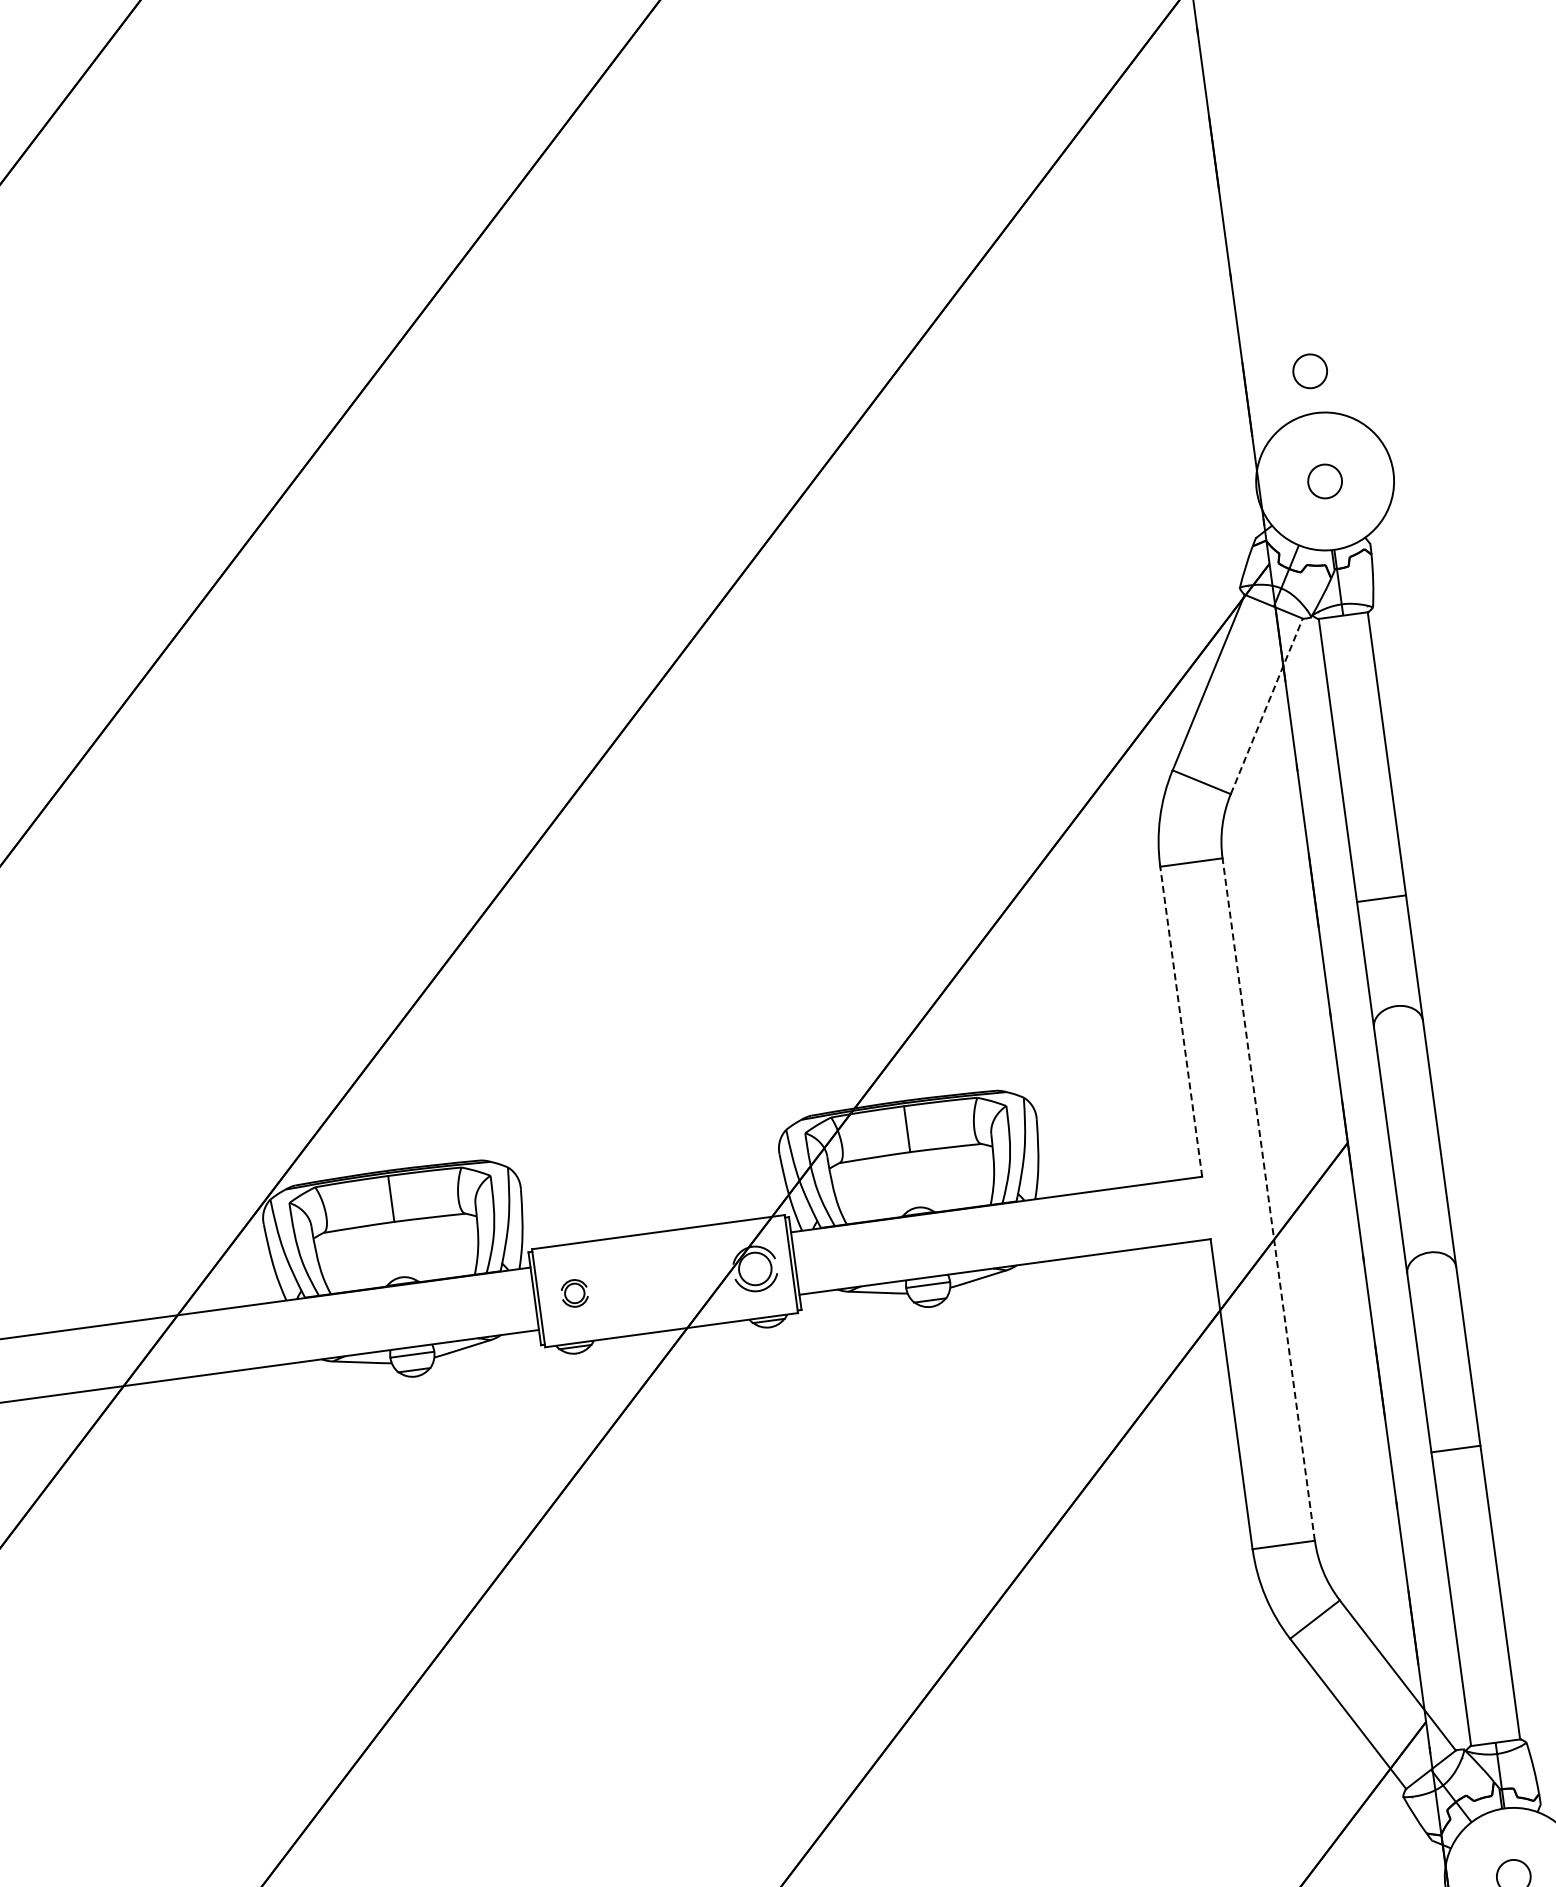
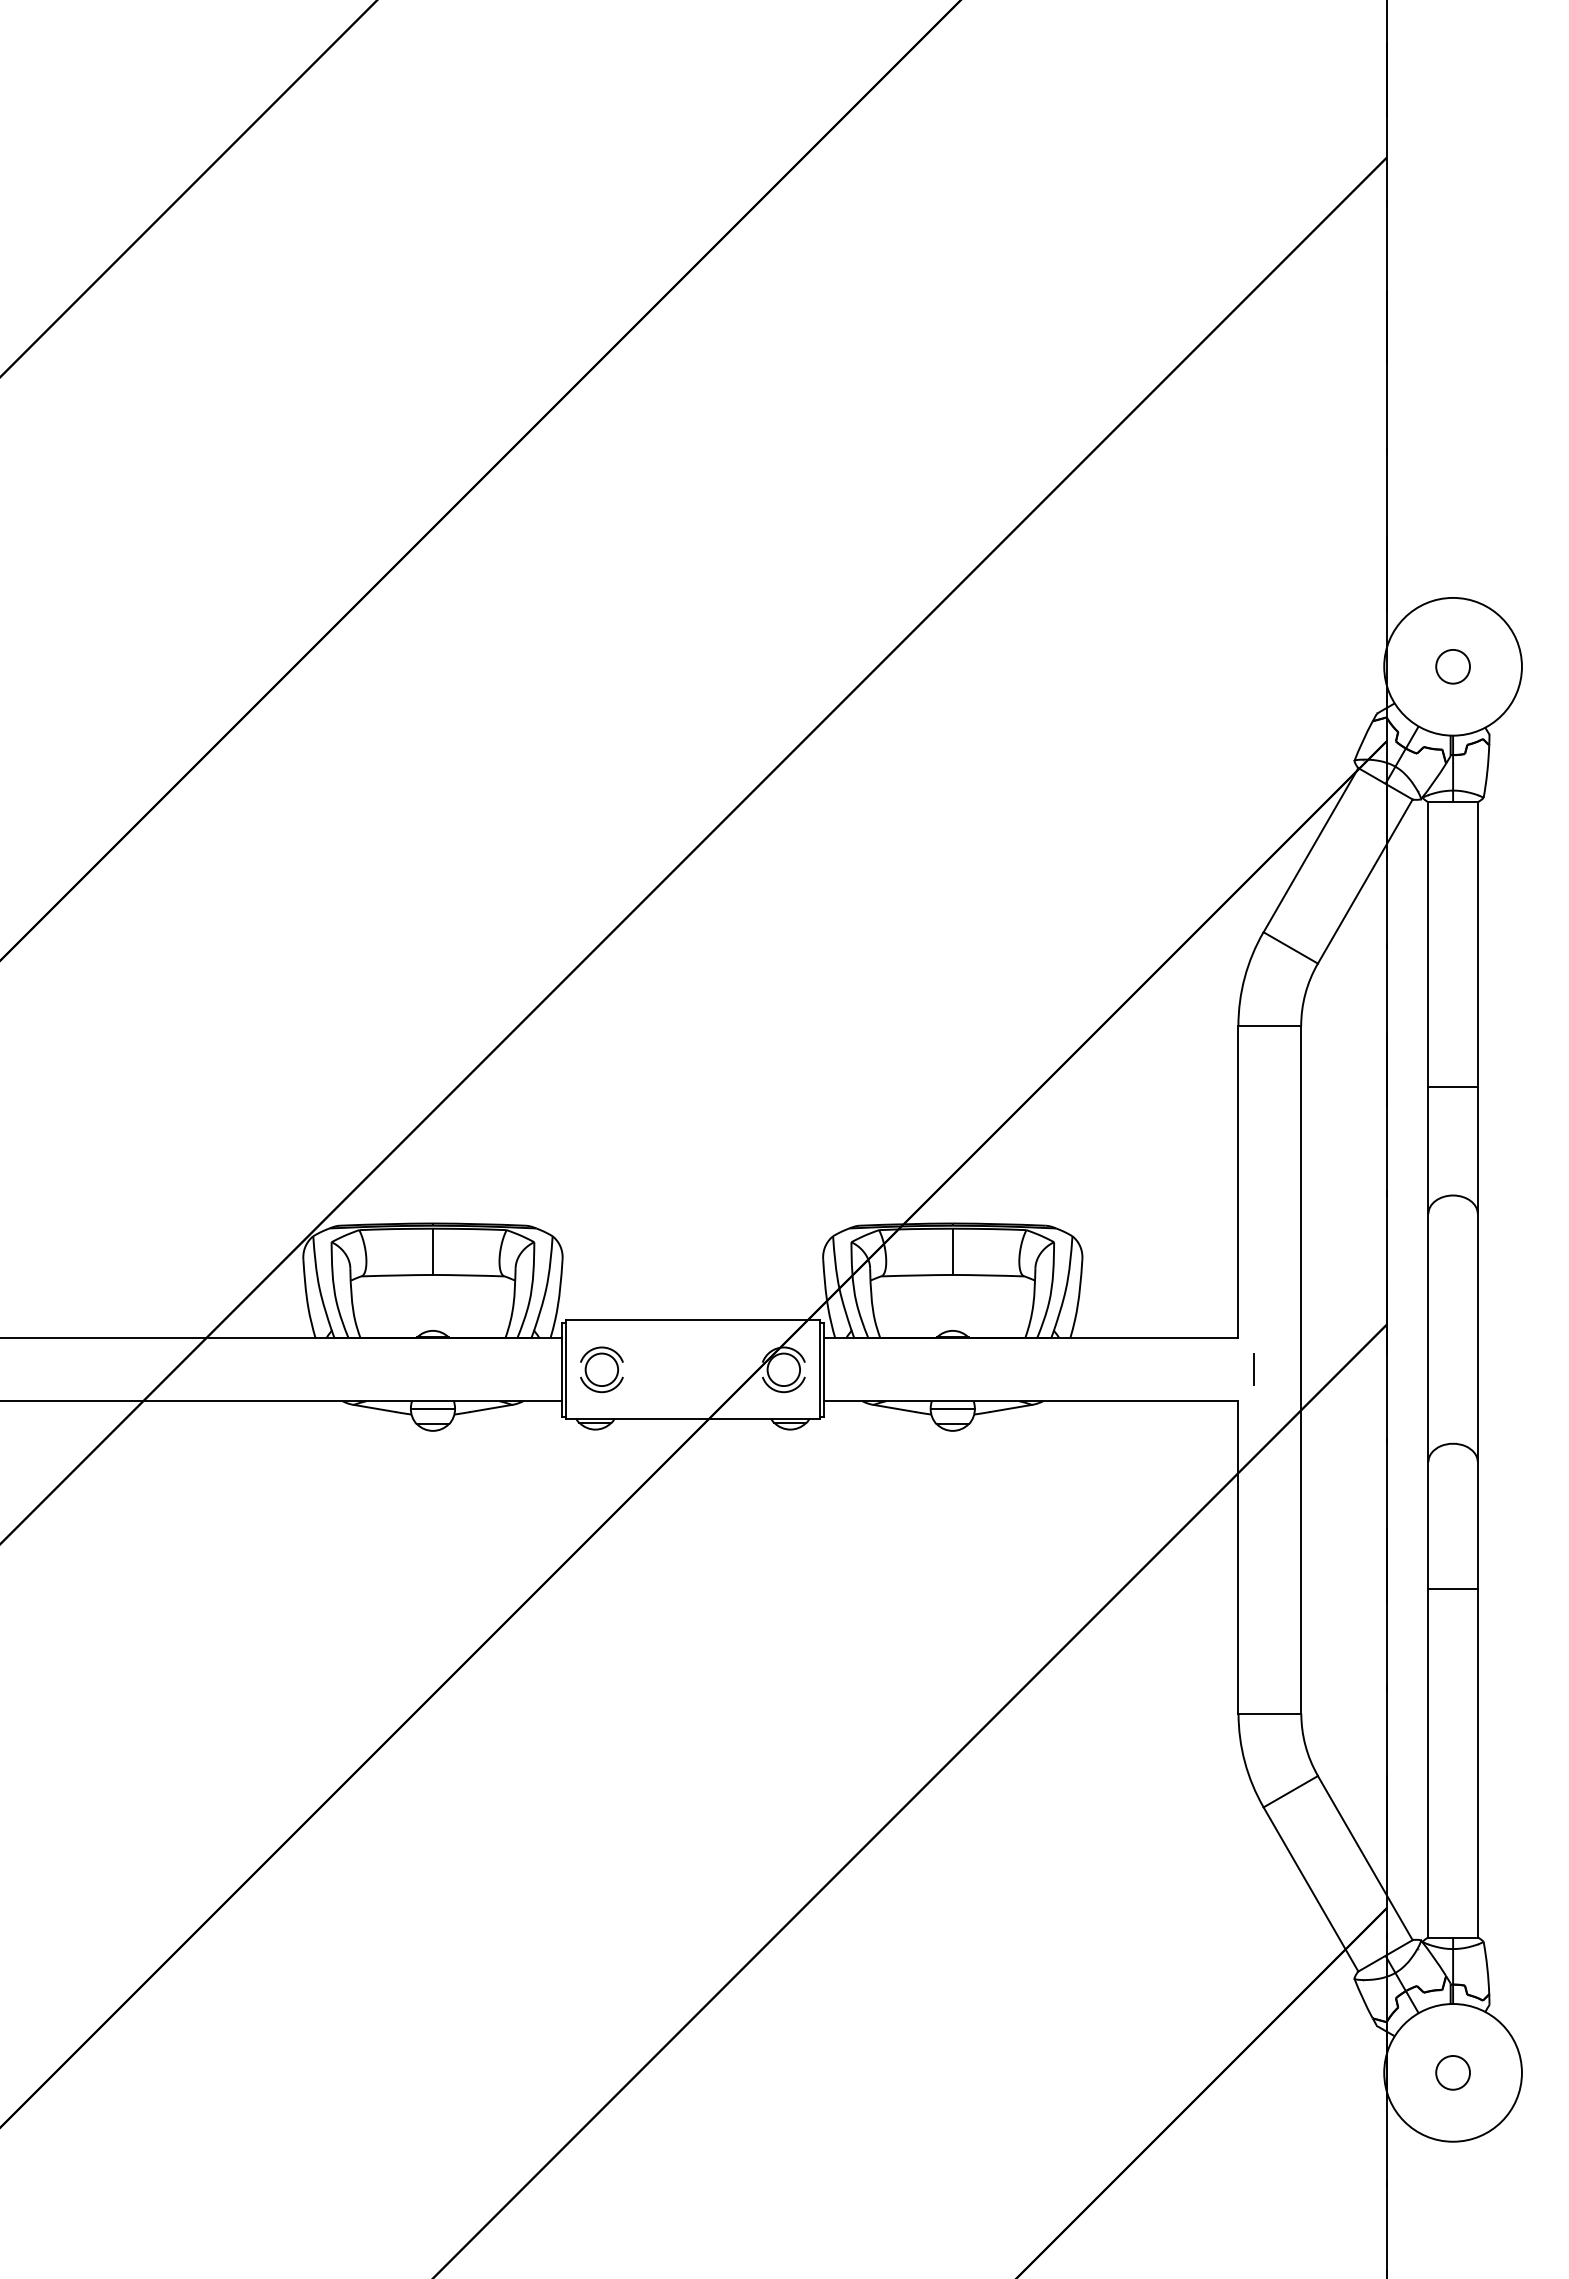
circle: (1309, 371) -> (1452, 555), removed
line: (1267, 706) -> (1365, 881), dashed -> solid
line: (1181, 1021) -> (1238, 1181), dashed -> solid
line: (1268, 1199) -> (1301, 1369), dashed -> solid
line: (1222, 1205) -> (1254, 1369), added
part: (574, 1293) -> (601, 1369), size x1.67
line: (1455, 1448) -> (1452, 1588), moved

